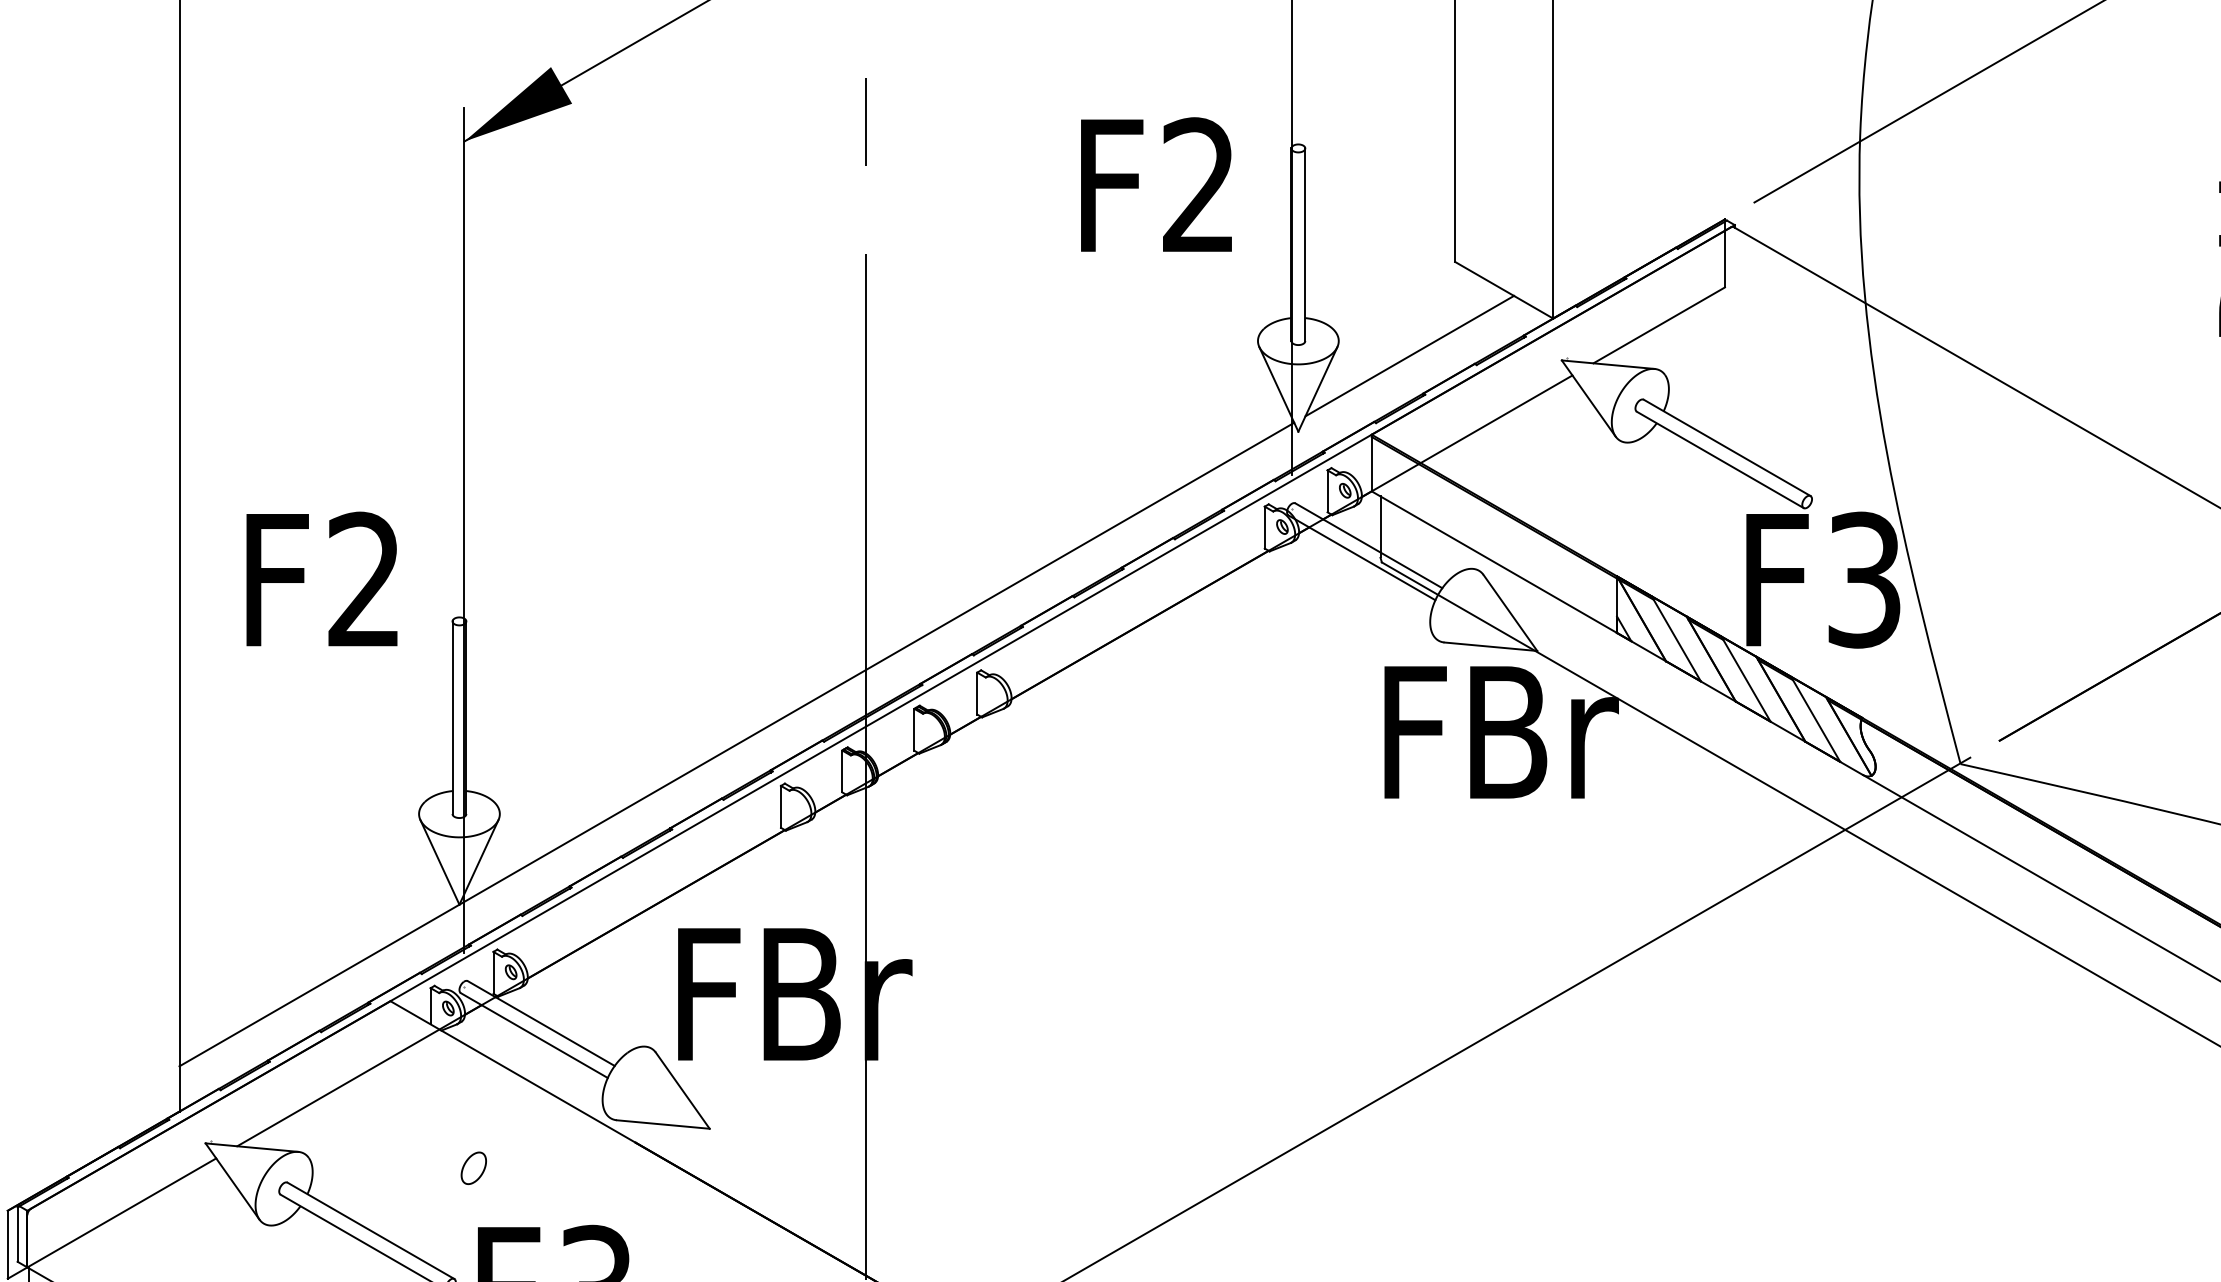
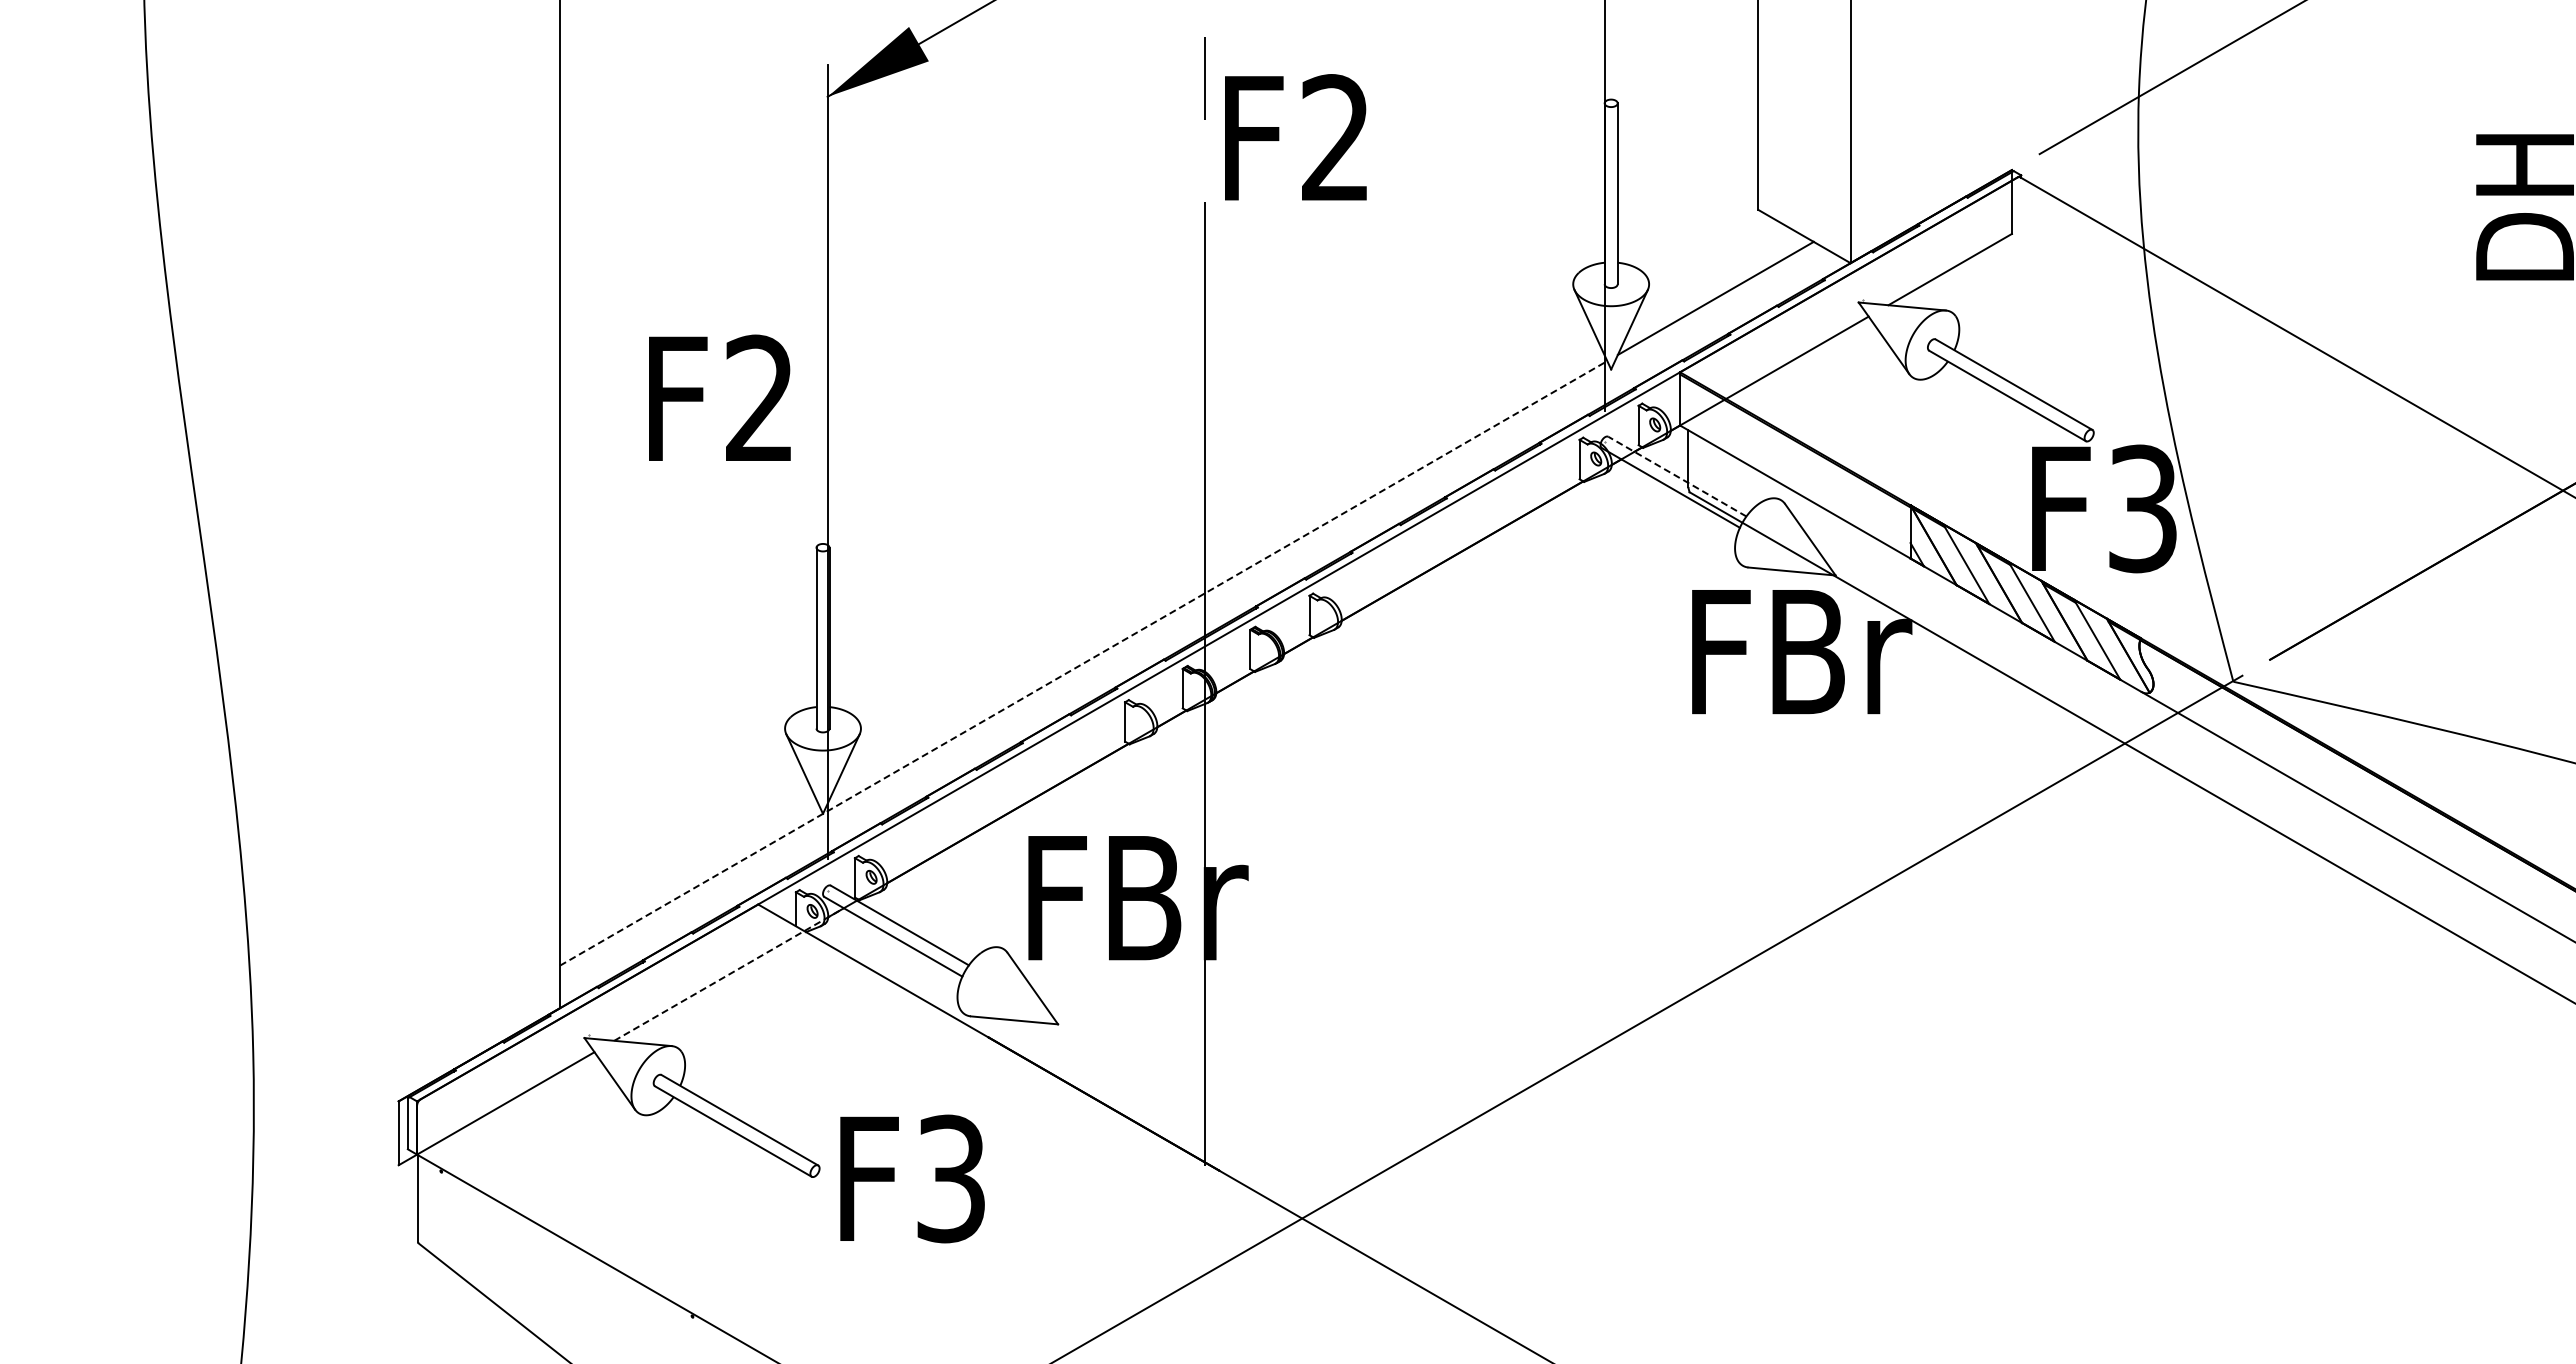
text: (1156, 184) -> (1295, 137), moved
line: (1368, 545) -> (1677, 476), solid -> dashed
text: (321, 578) -> (719, 397), moved
line: (736, 744) -> (1083, 663), solid -> dashed
line: (359, 1075) -> (729, 974), solid -> dashed
part: (473, 1168) -> (836, 1061), removed

